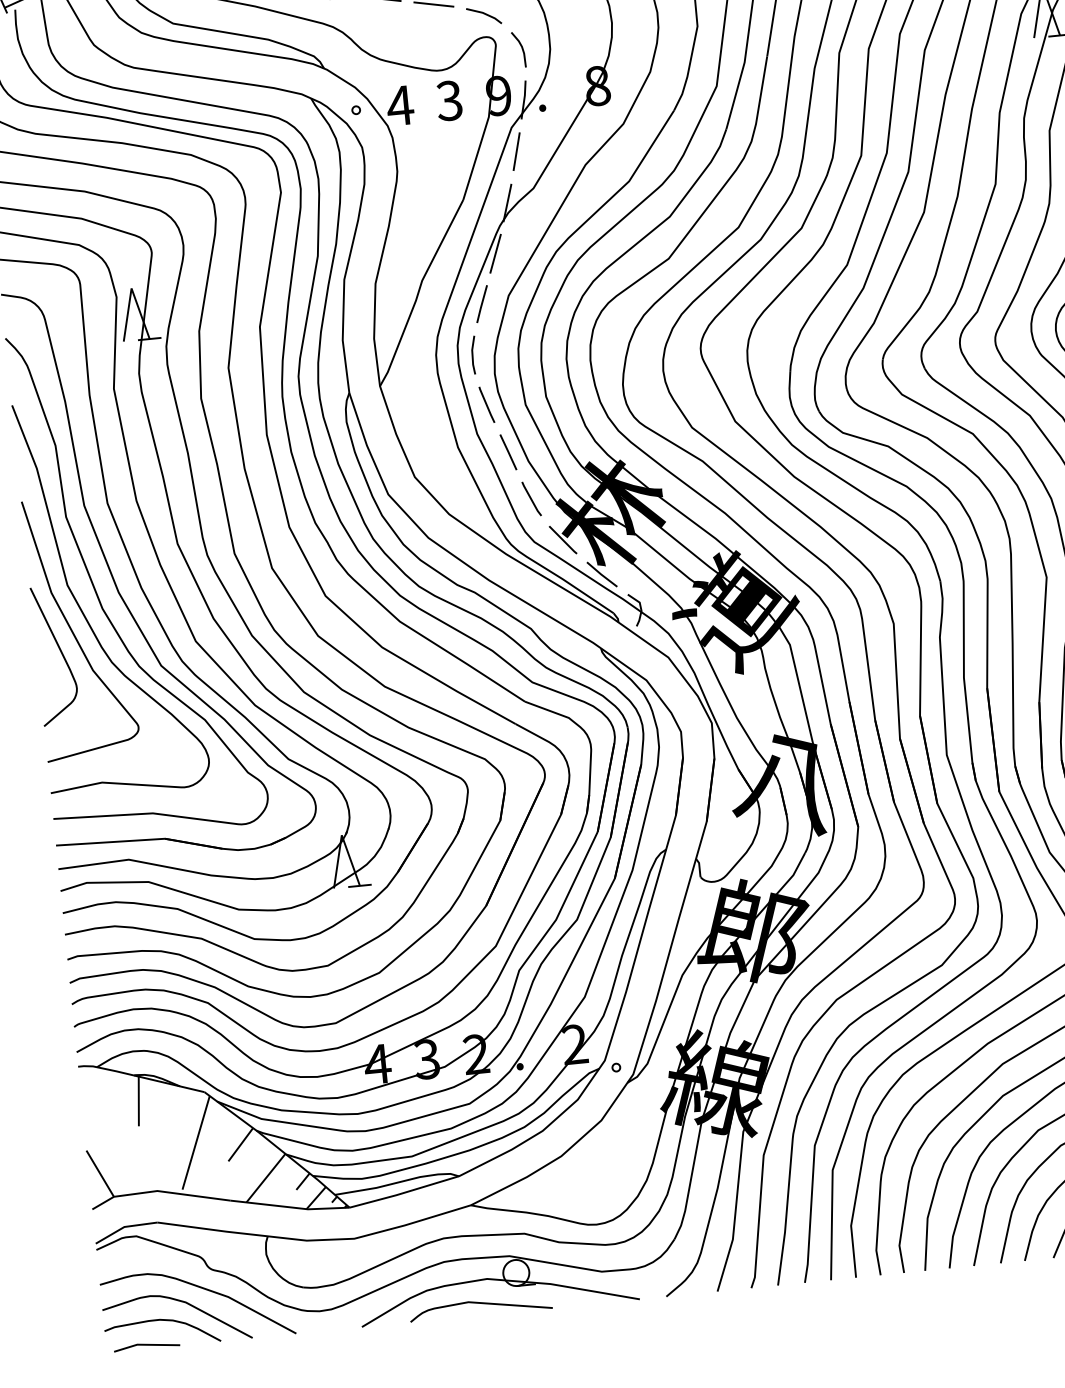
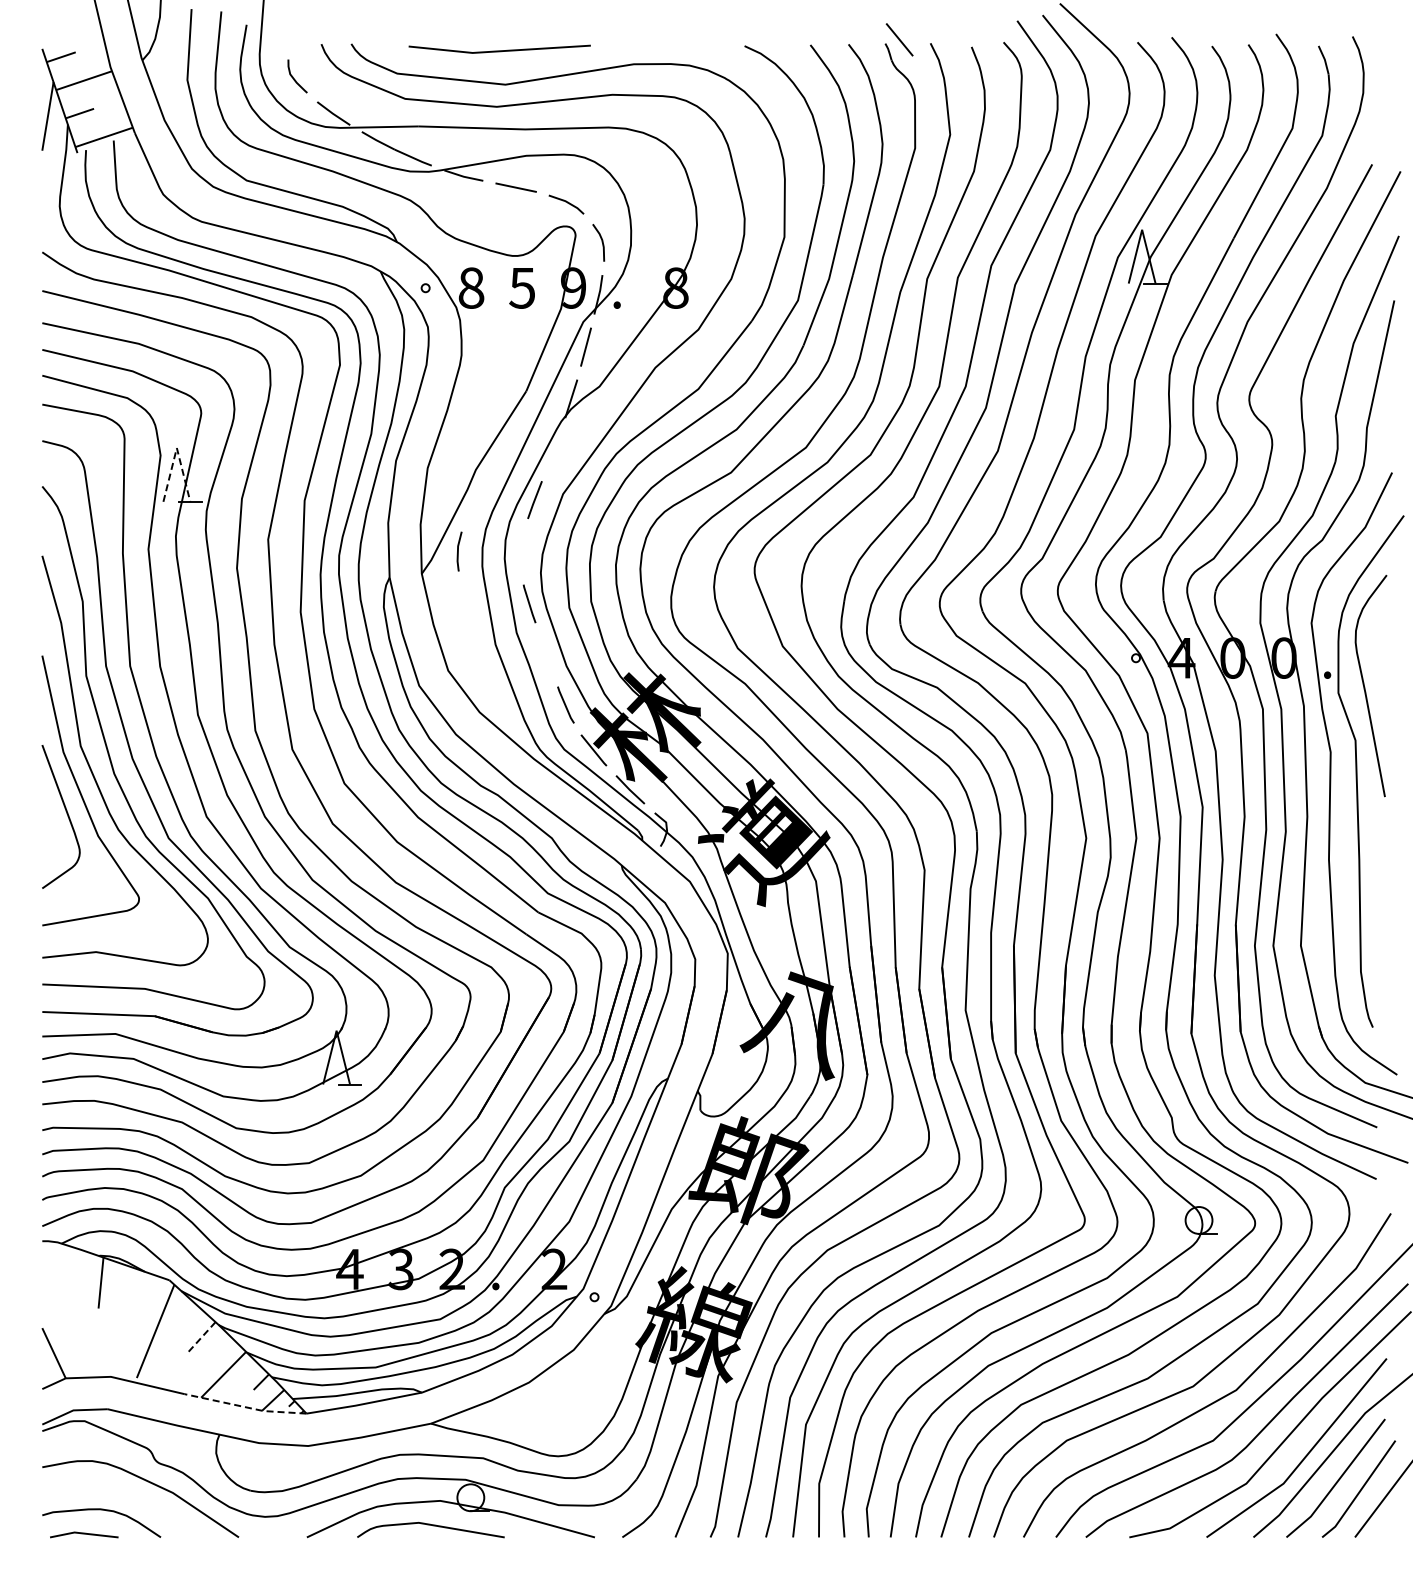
text: (448, 100) -> (521, 287), 3 -> 5
text: (400, 105) -> (471, 287), 4 -> 8
line: (495, 253) -> (553, 449), removed
line: (131, 288) -> (176, 448), solid -> dashed
line: (473, 355) -> (458, 551), moved
line: (508, 452) -> (546, 654), removed
line: (240, 1145) -> (200, 1338), solid -> dashed
line: (290, 1207) -> (245, 1407), solid -> dashed
curve: (180, 1302) -> (123, 1493), removed

